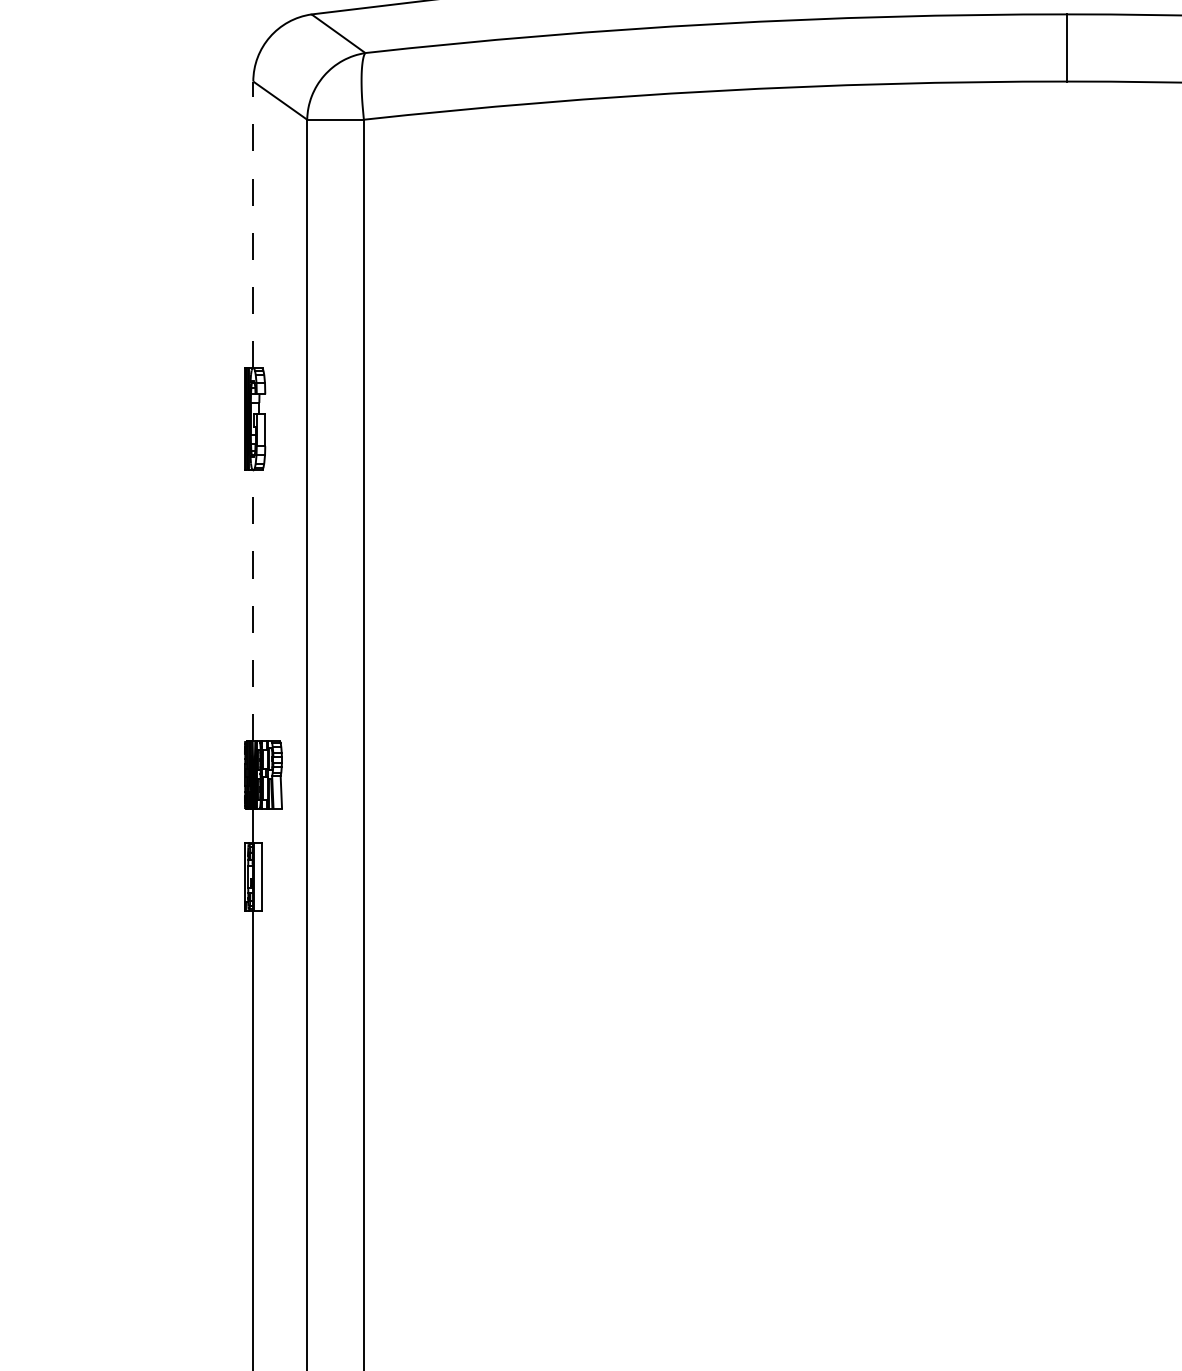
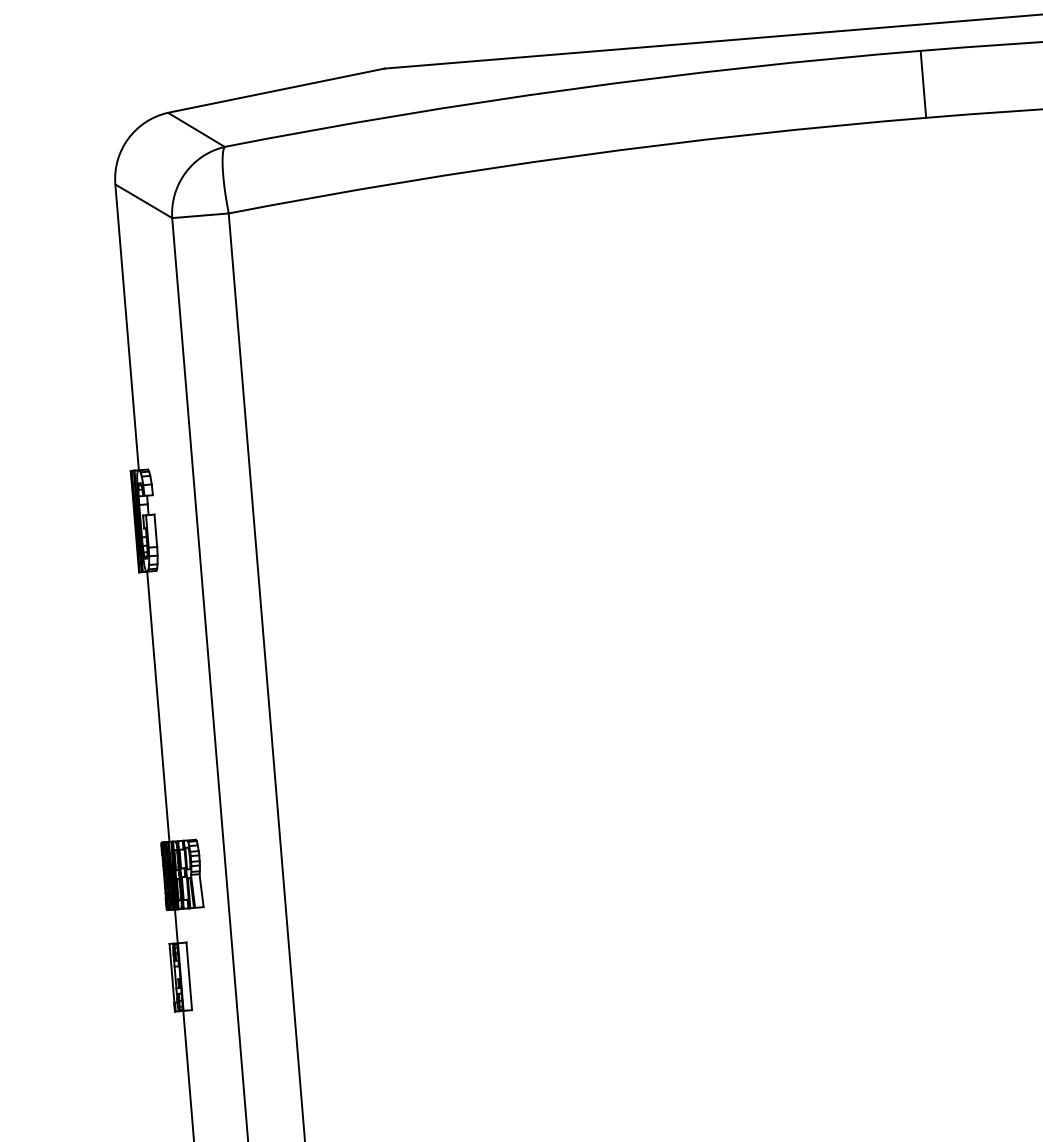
line: (253, 224) -> (127, 326), dashed -> solid
line: (253, 605) -> (158, 706), dashed -> solid

